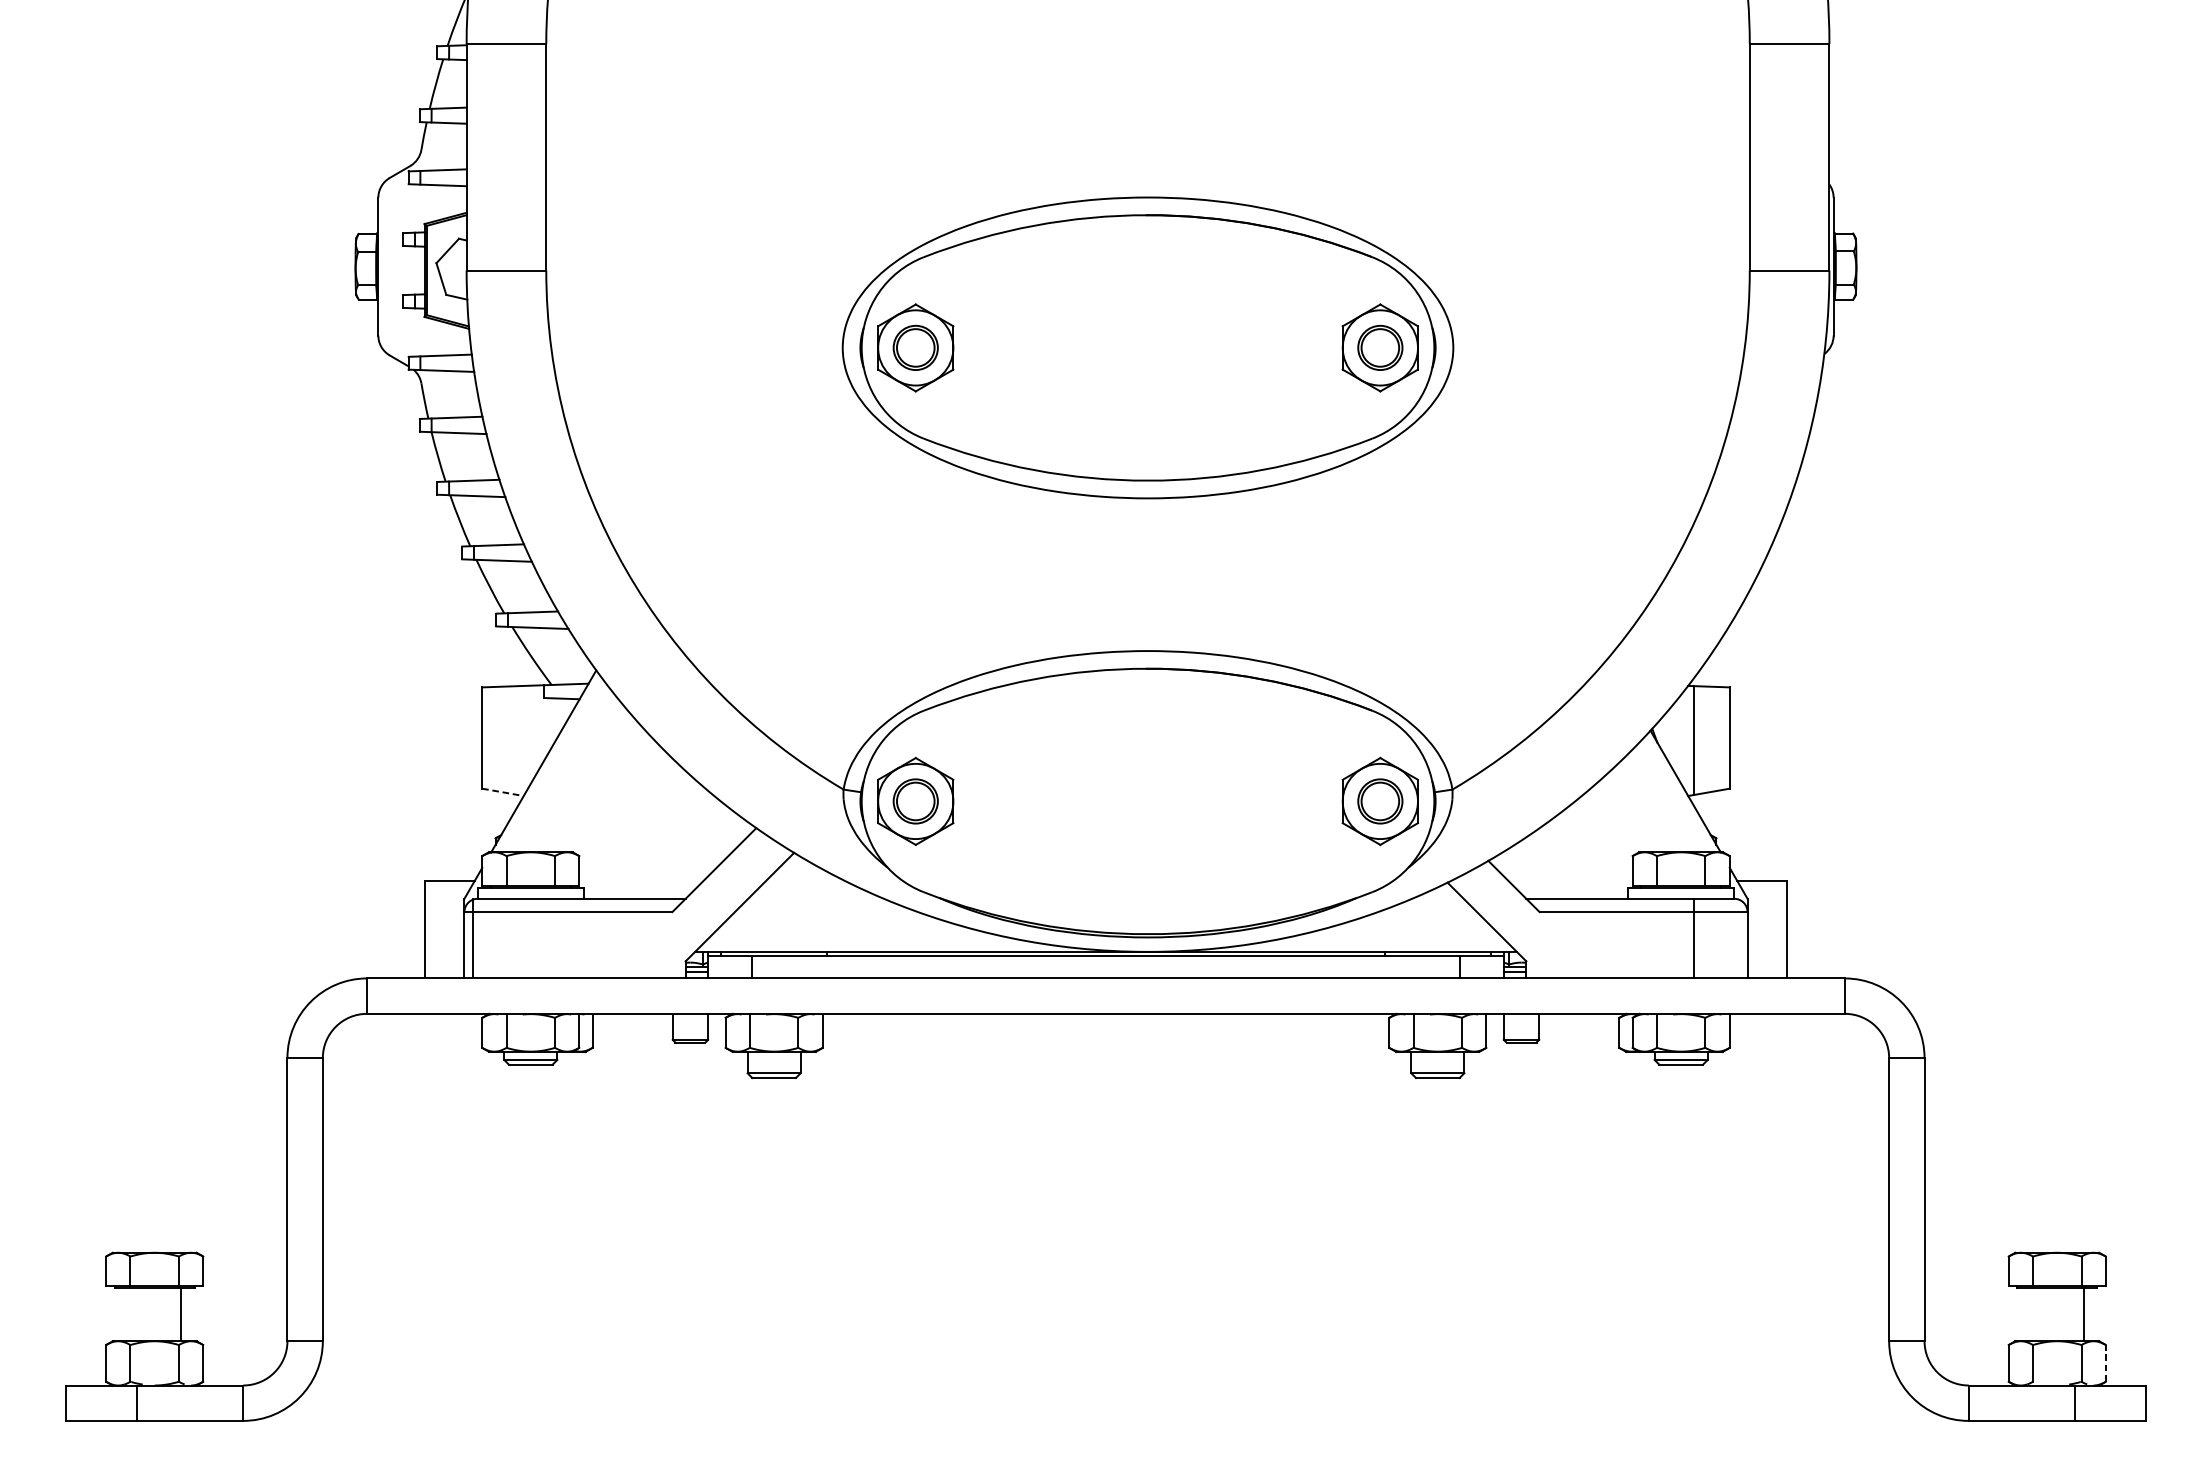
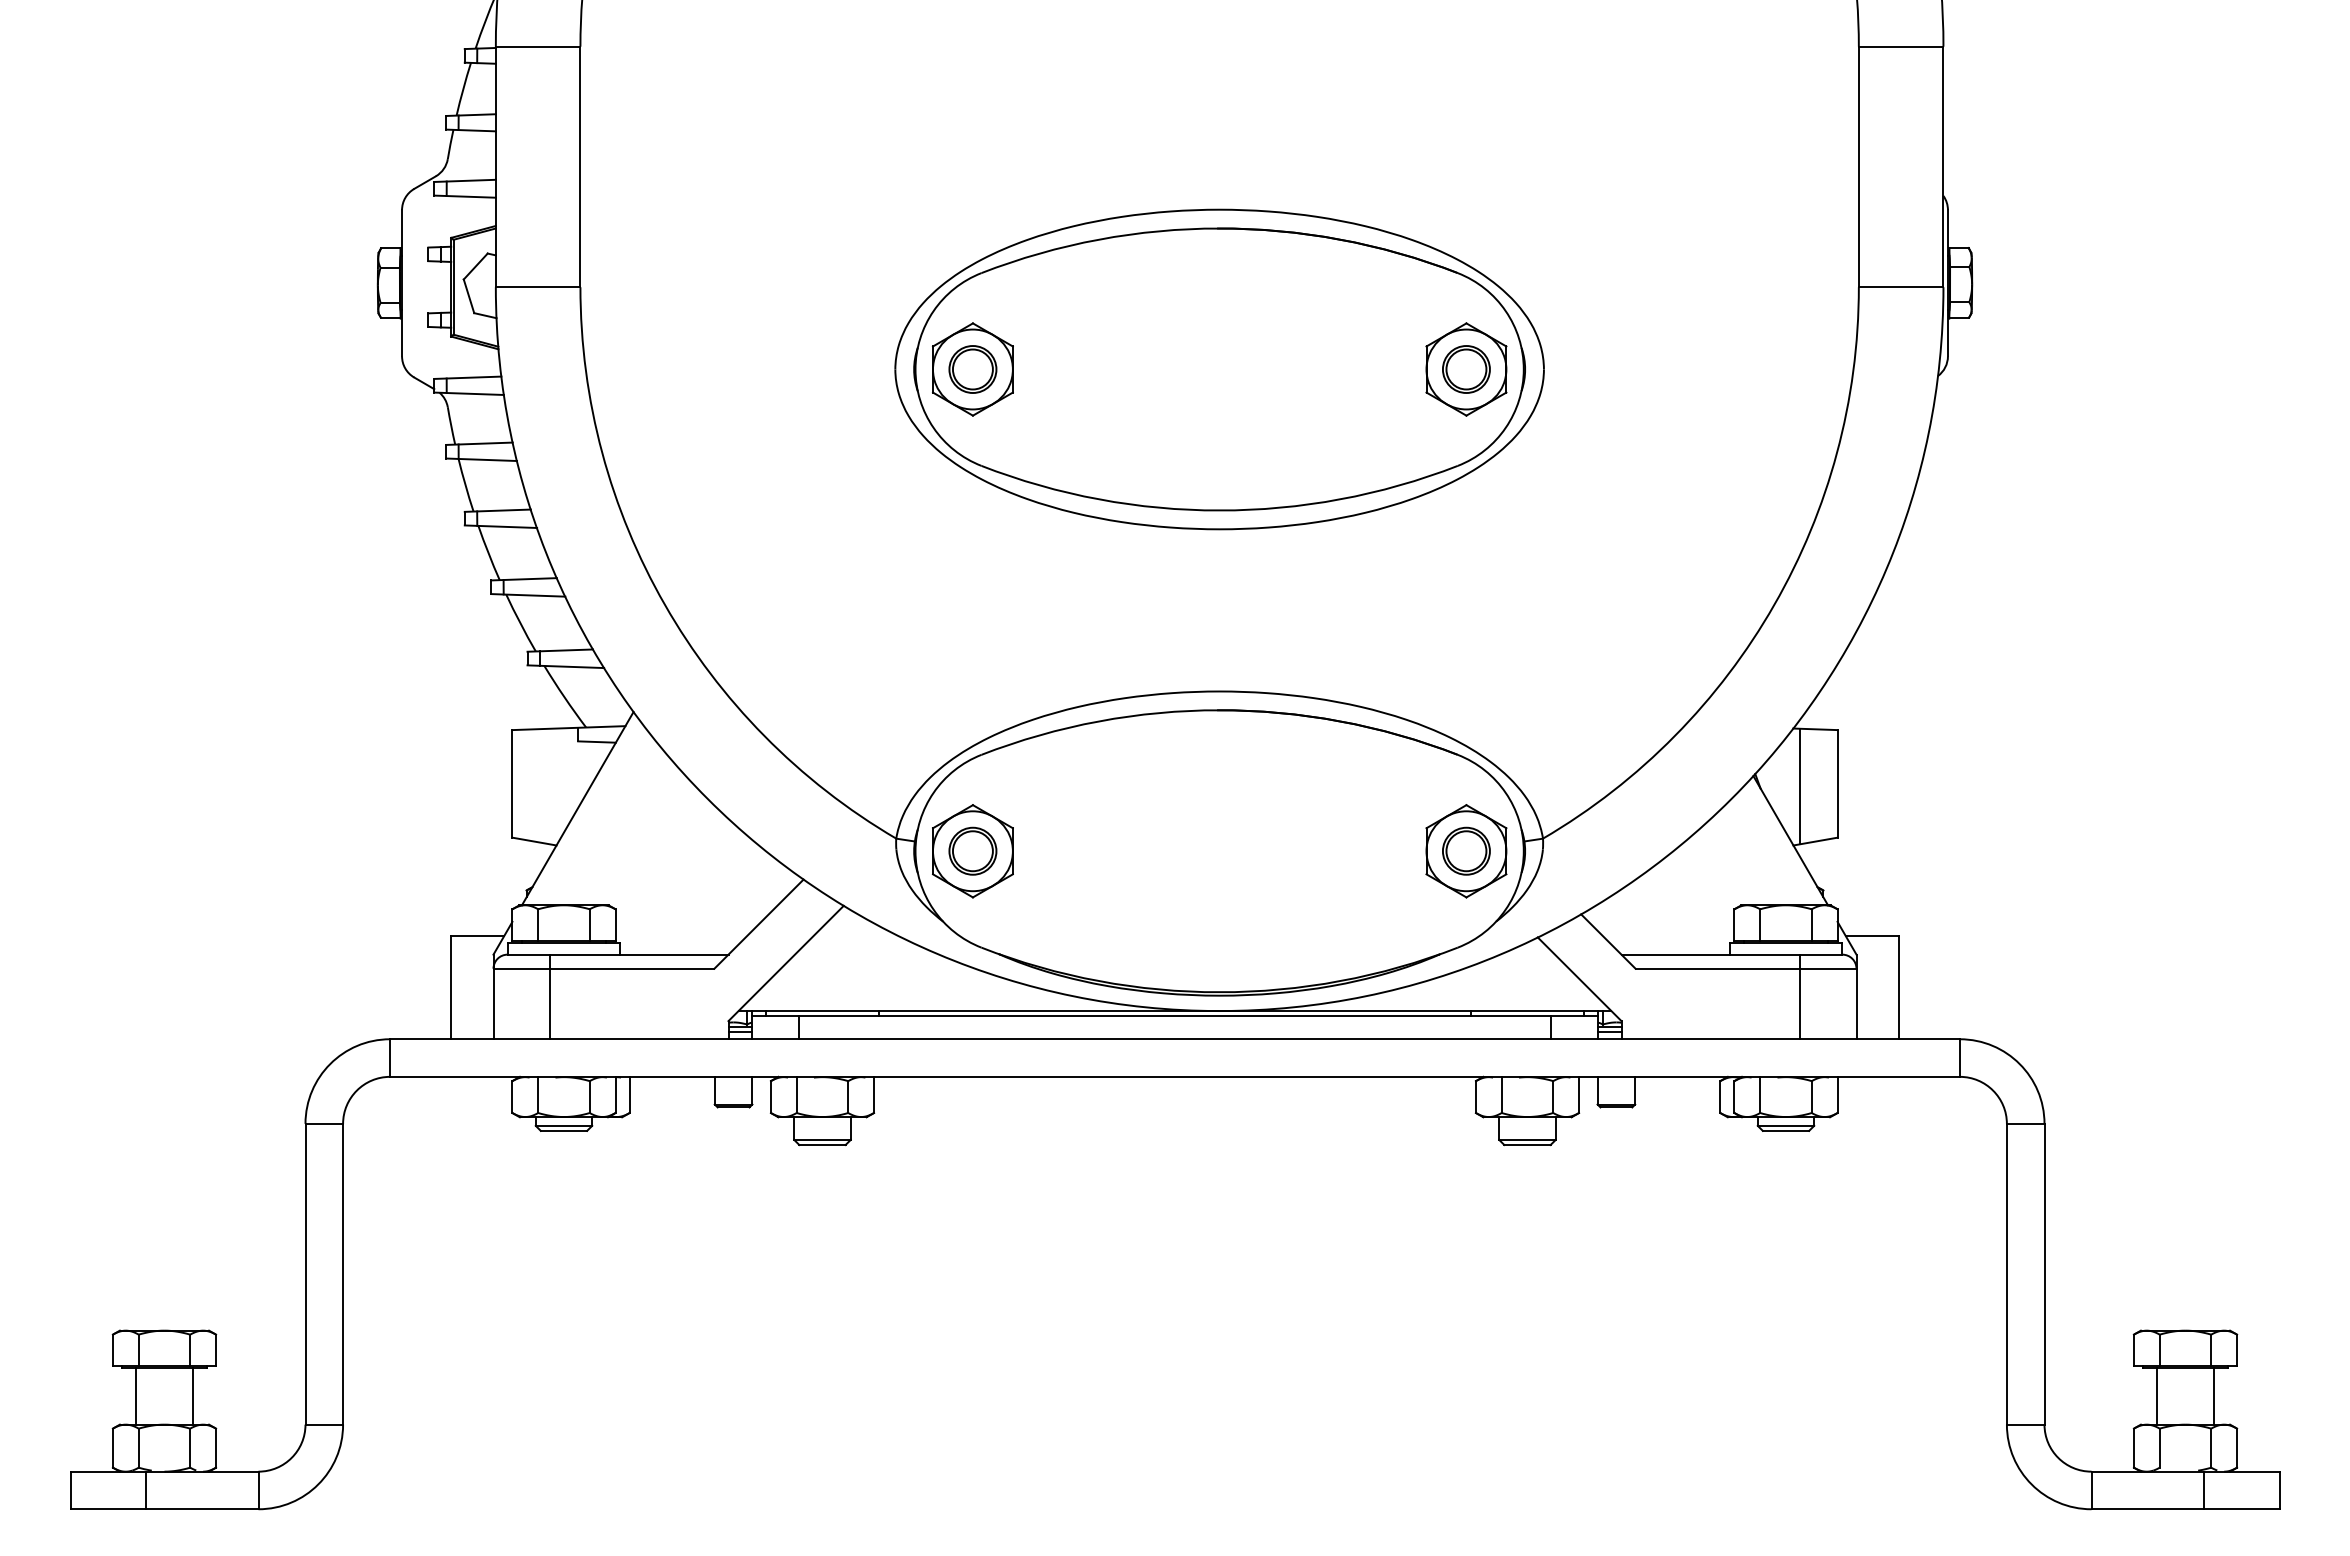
line: (503, 792) -> (534, 841), dashed -> solid
line: (472, 938) -> (549, 996), moved
line: (128, 1314) -> (136, 1396), added
line: (2030, 1314) -> (2157, 1396), added
line: (2106, 1363) -> (2237, 1448), dashed -> solid

